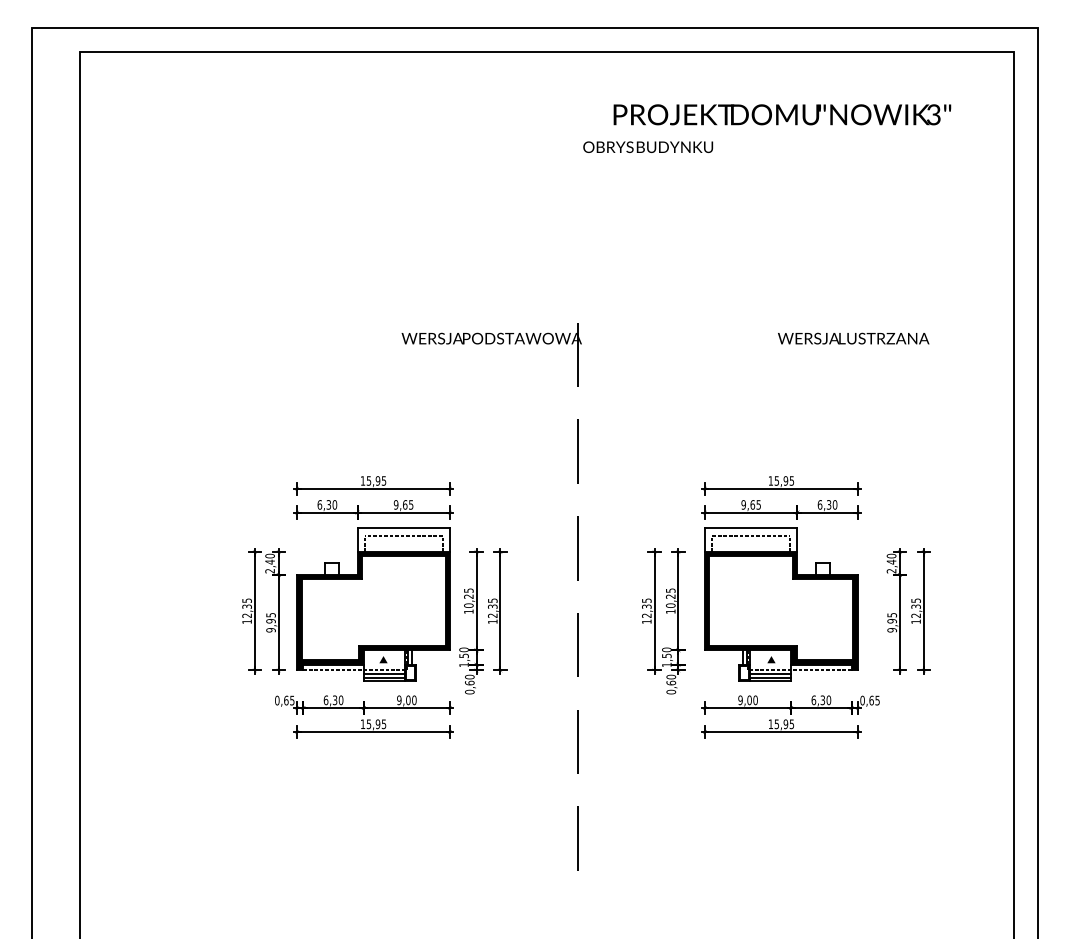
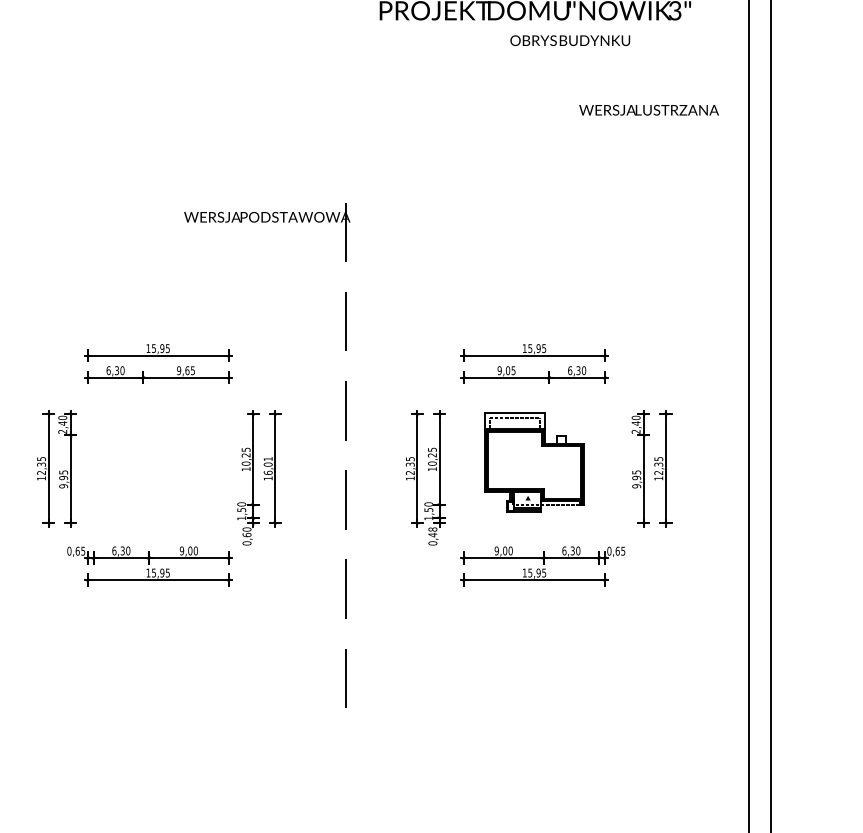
text: (648, 146) -> (570, 40), moved
text: (853, 338) -> (648, 110), moved
text: (752, 504) -> (507, 370), 9,65 -> 9,05
part: (373, 604) -> (158, 462), removed
part: (781, 604) -> (534, 462), size x0.7
text: (492, 607) -> (267, 465), 12,35 -> 16,01
text: (671, 679) -> (433, 531), 0,60 -> 0,48

